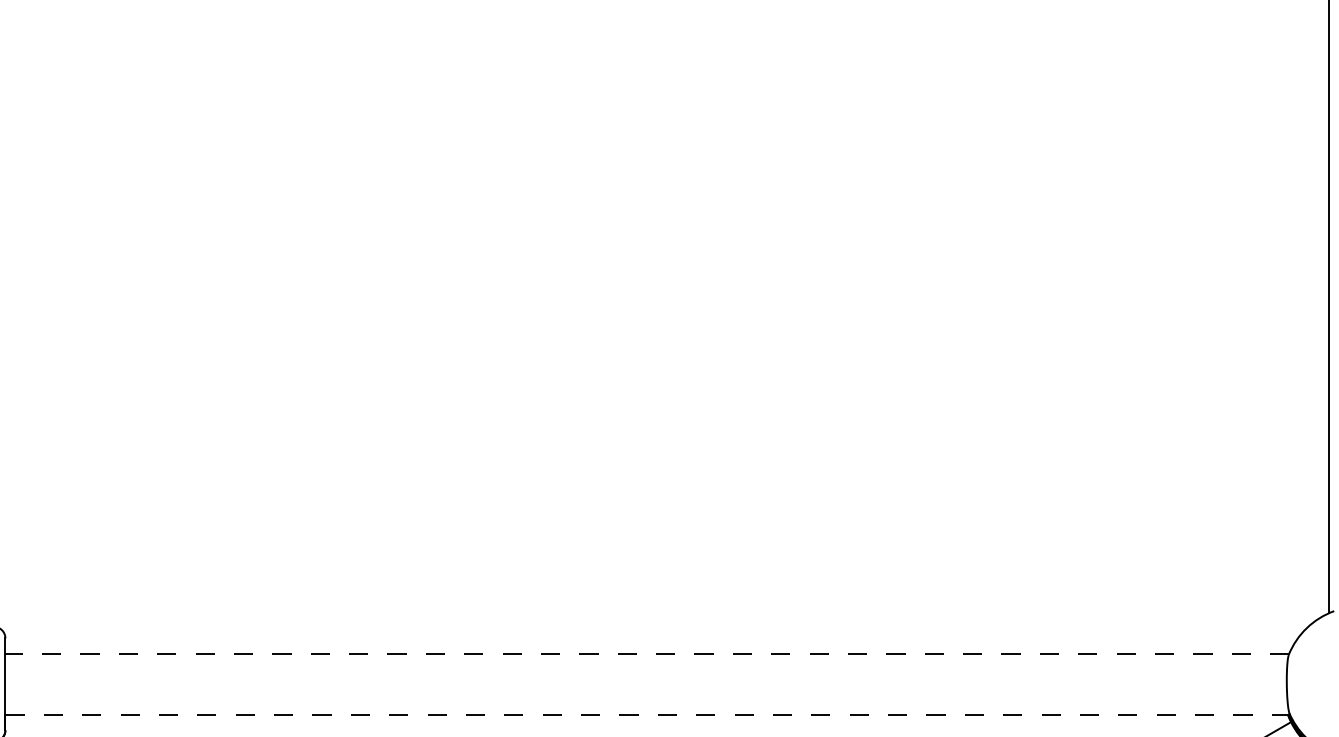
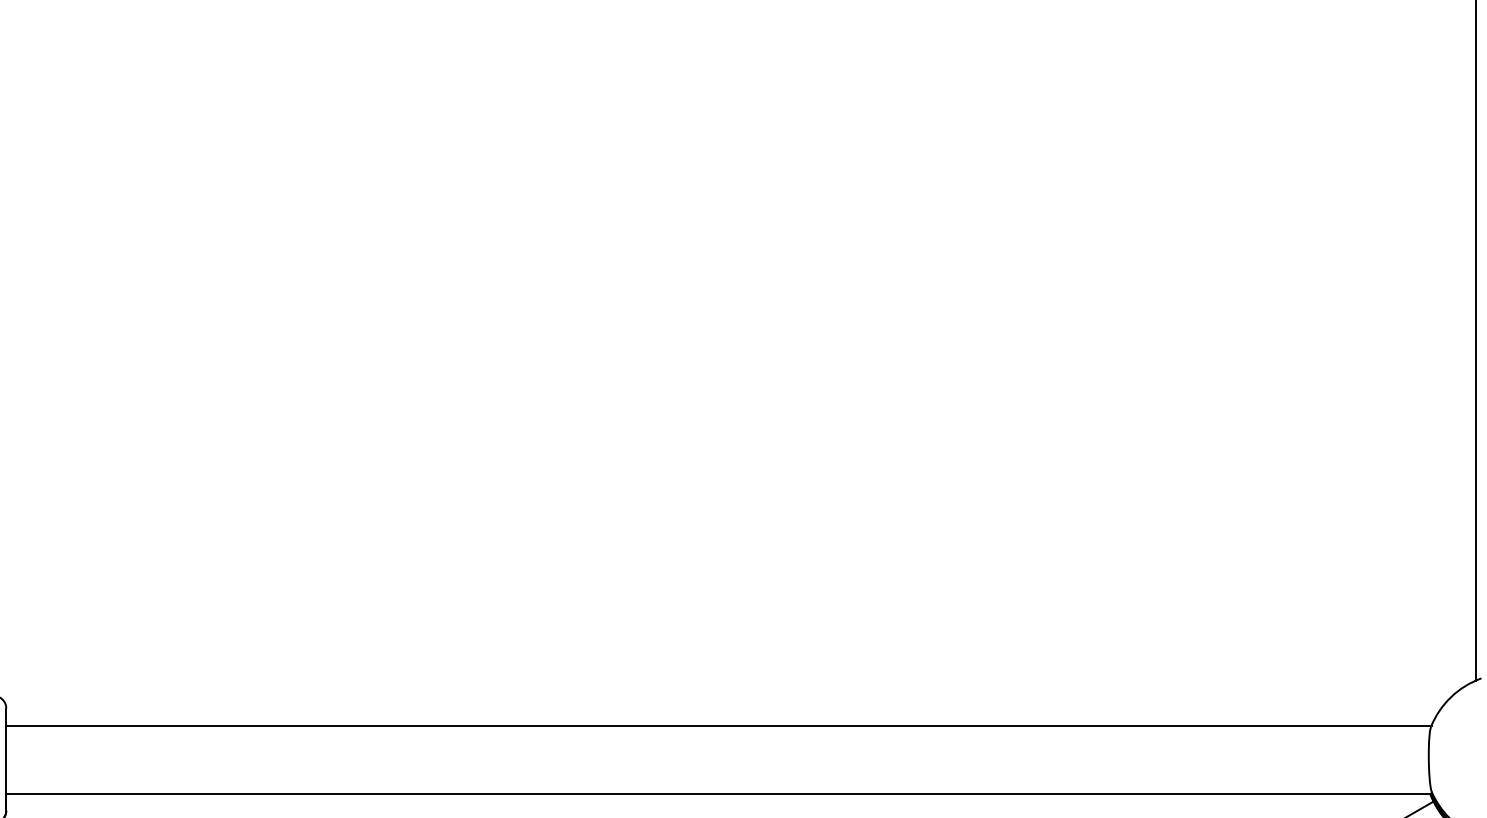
line: (646, 653) -> (718, 725), dashed -> solid
line: (647, 714) -> (719, 793), dashed -> solid

